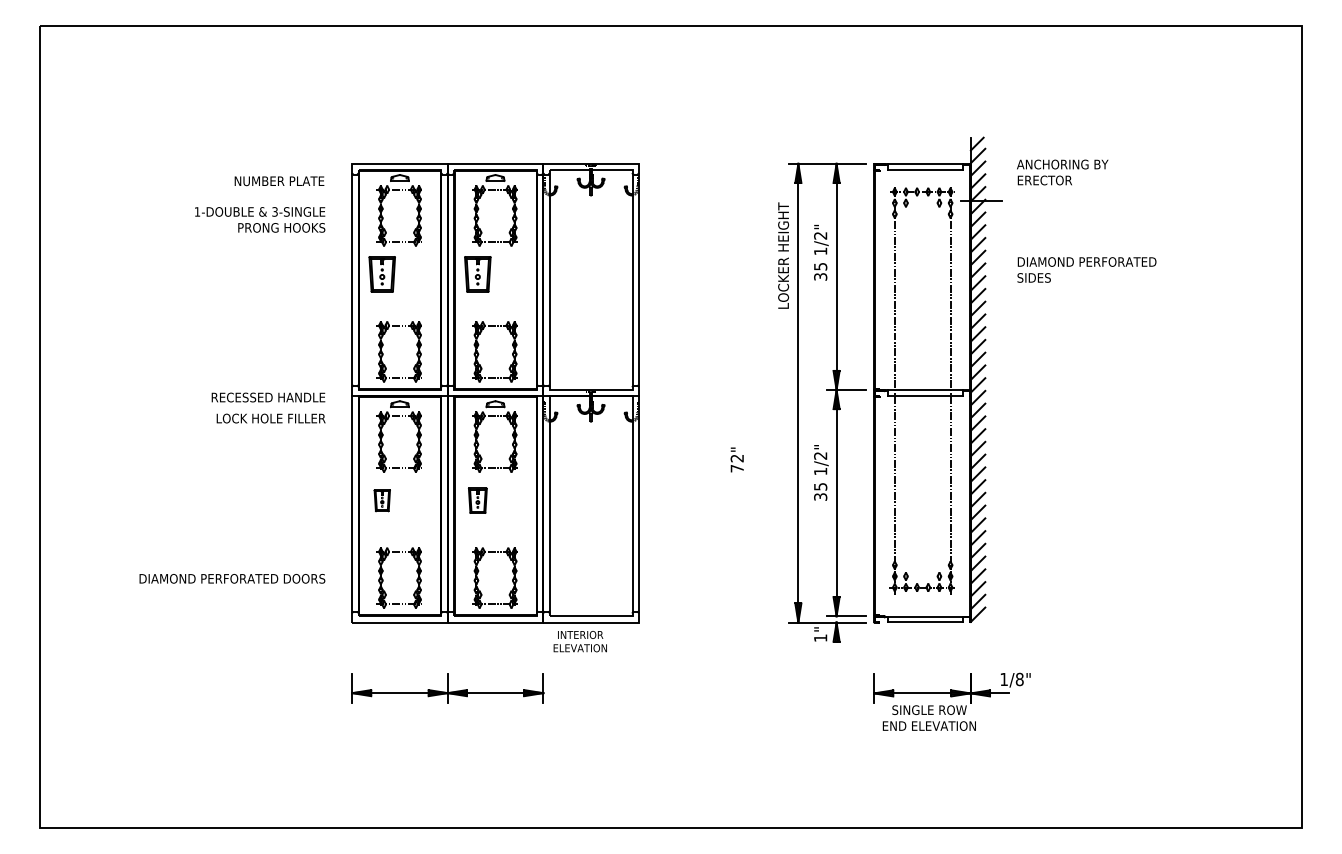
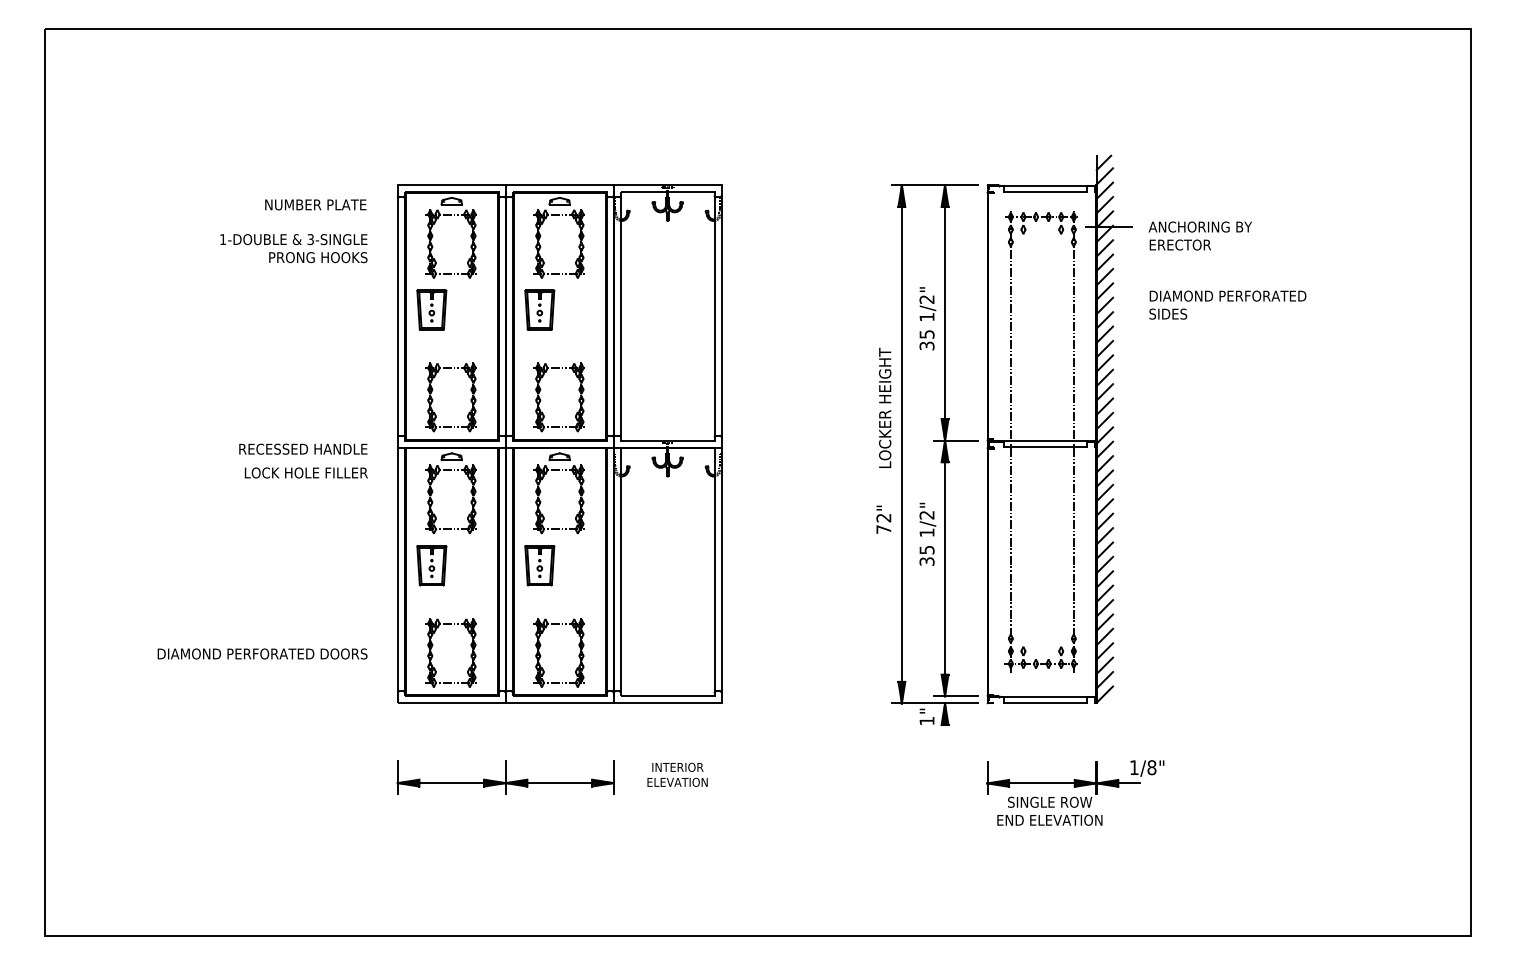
text: (1061, 172) -> (1199, 235), moved
text: (821, 252) -> (927, 318), moved
text: (783, 255) -> (885, 407), moved
text: (736, 459) -> (883, 519), moved
part: (381, 500) -> (431, 565), size x1.67
part: (477, 500) -> (539, 565), size x1.43
text: (580, 641) -> (677, 774), moved

